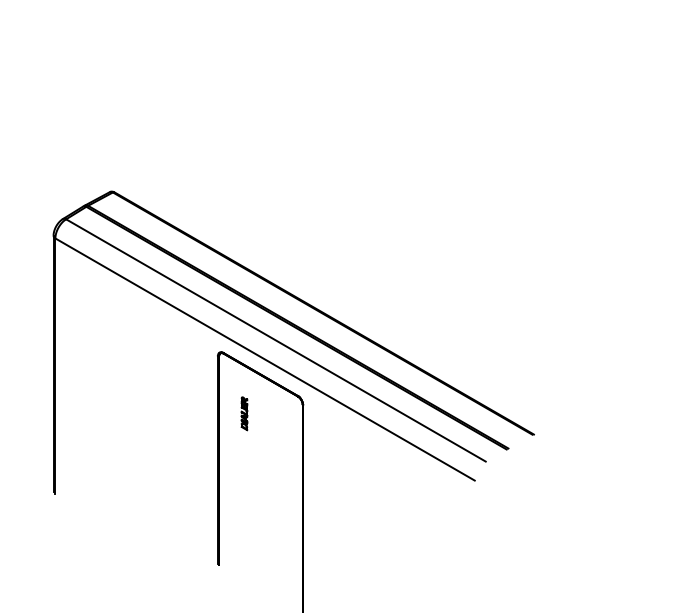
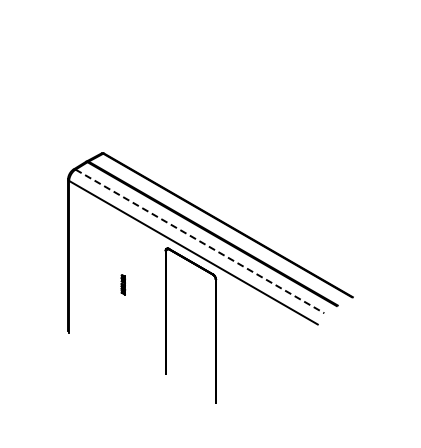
line: (275, 340) -> (199, 241), solid -> dashed
part: (244, 413) -> (123, 284), moved

